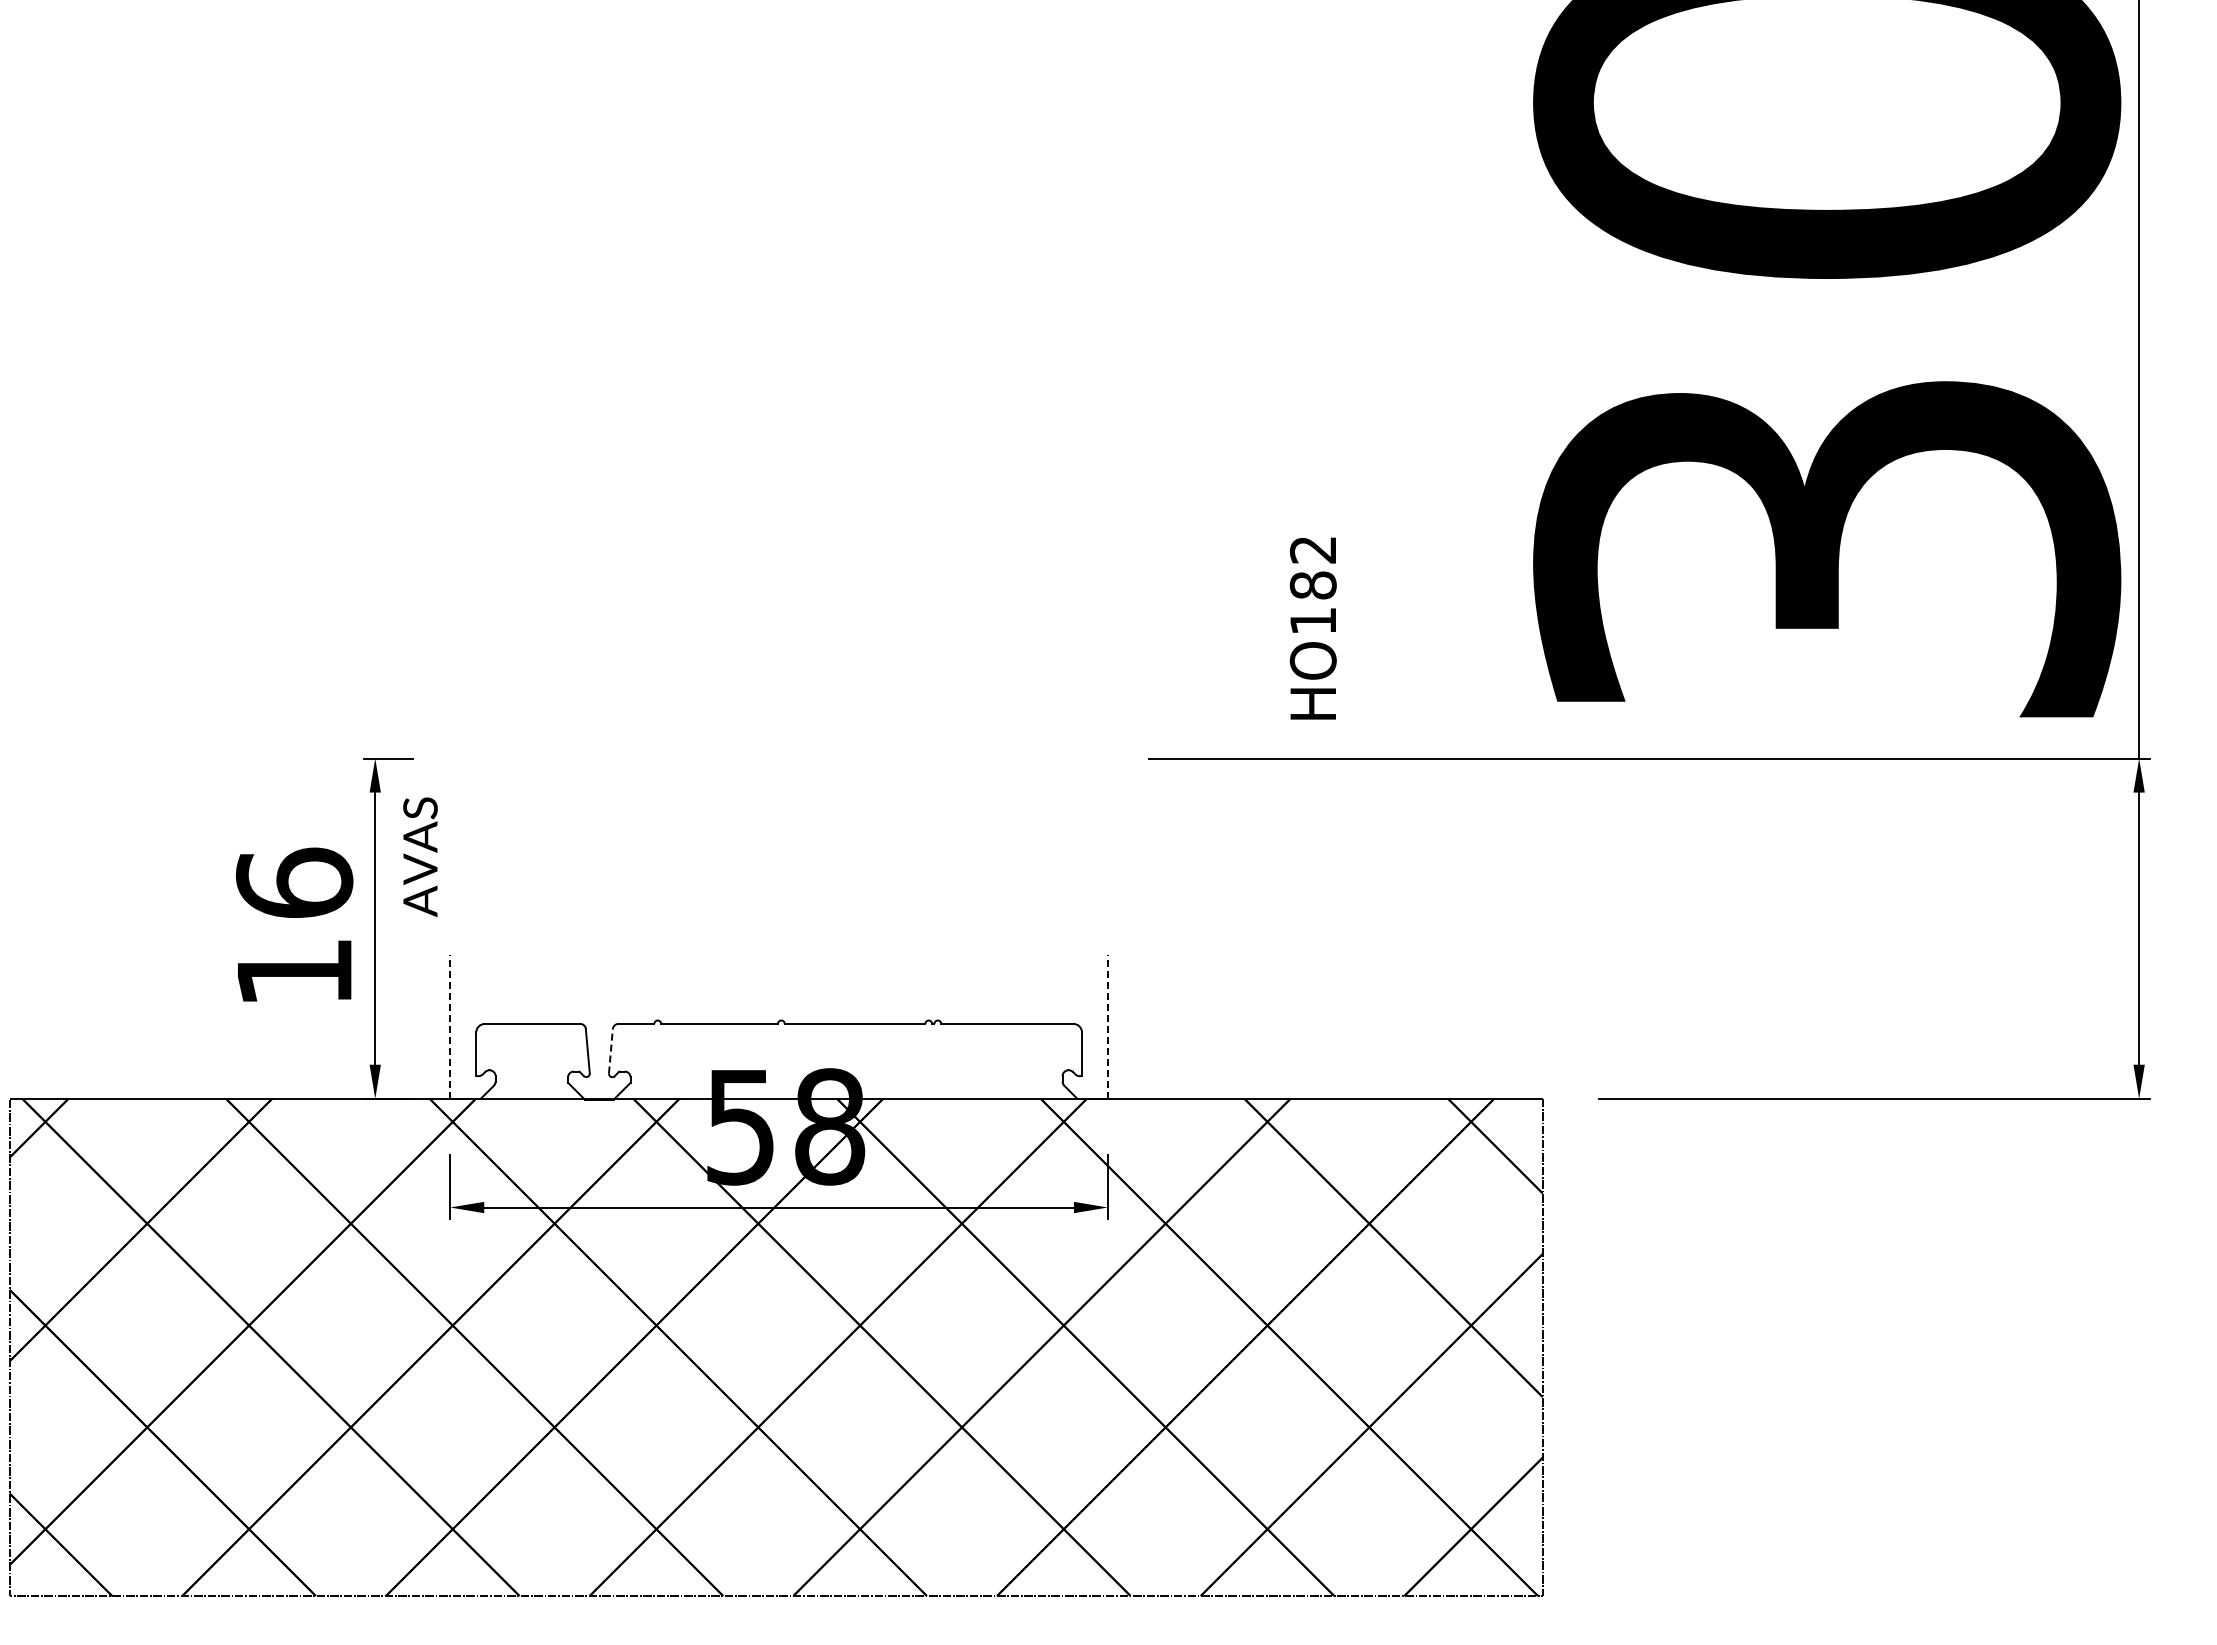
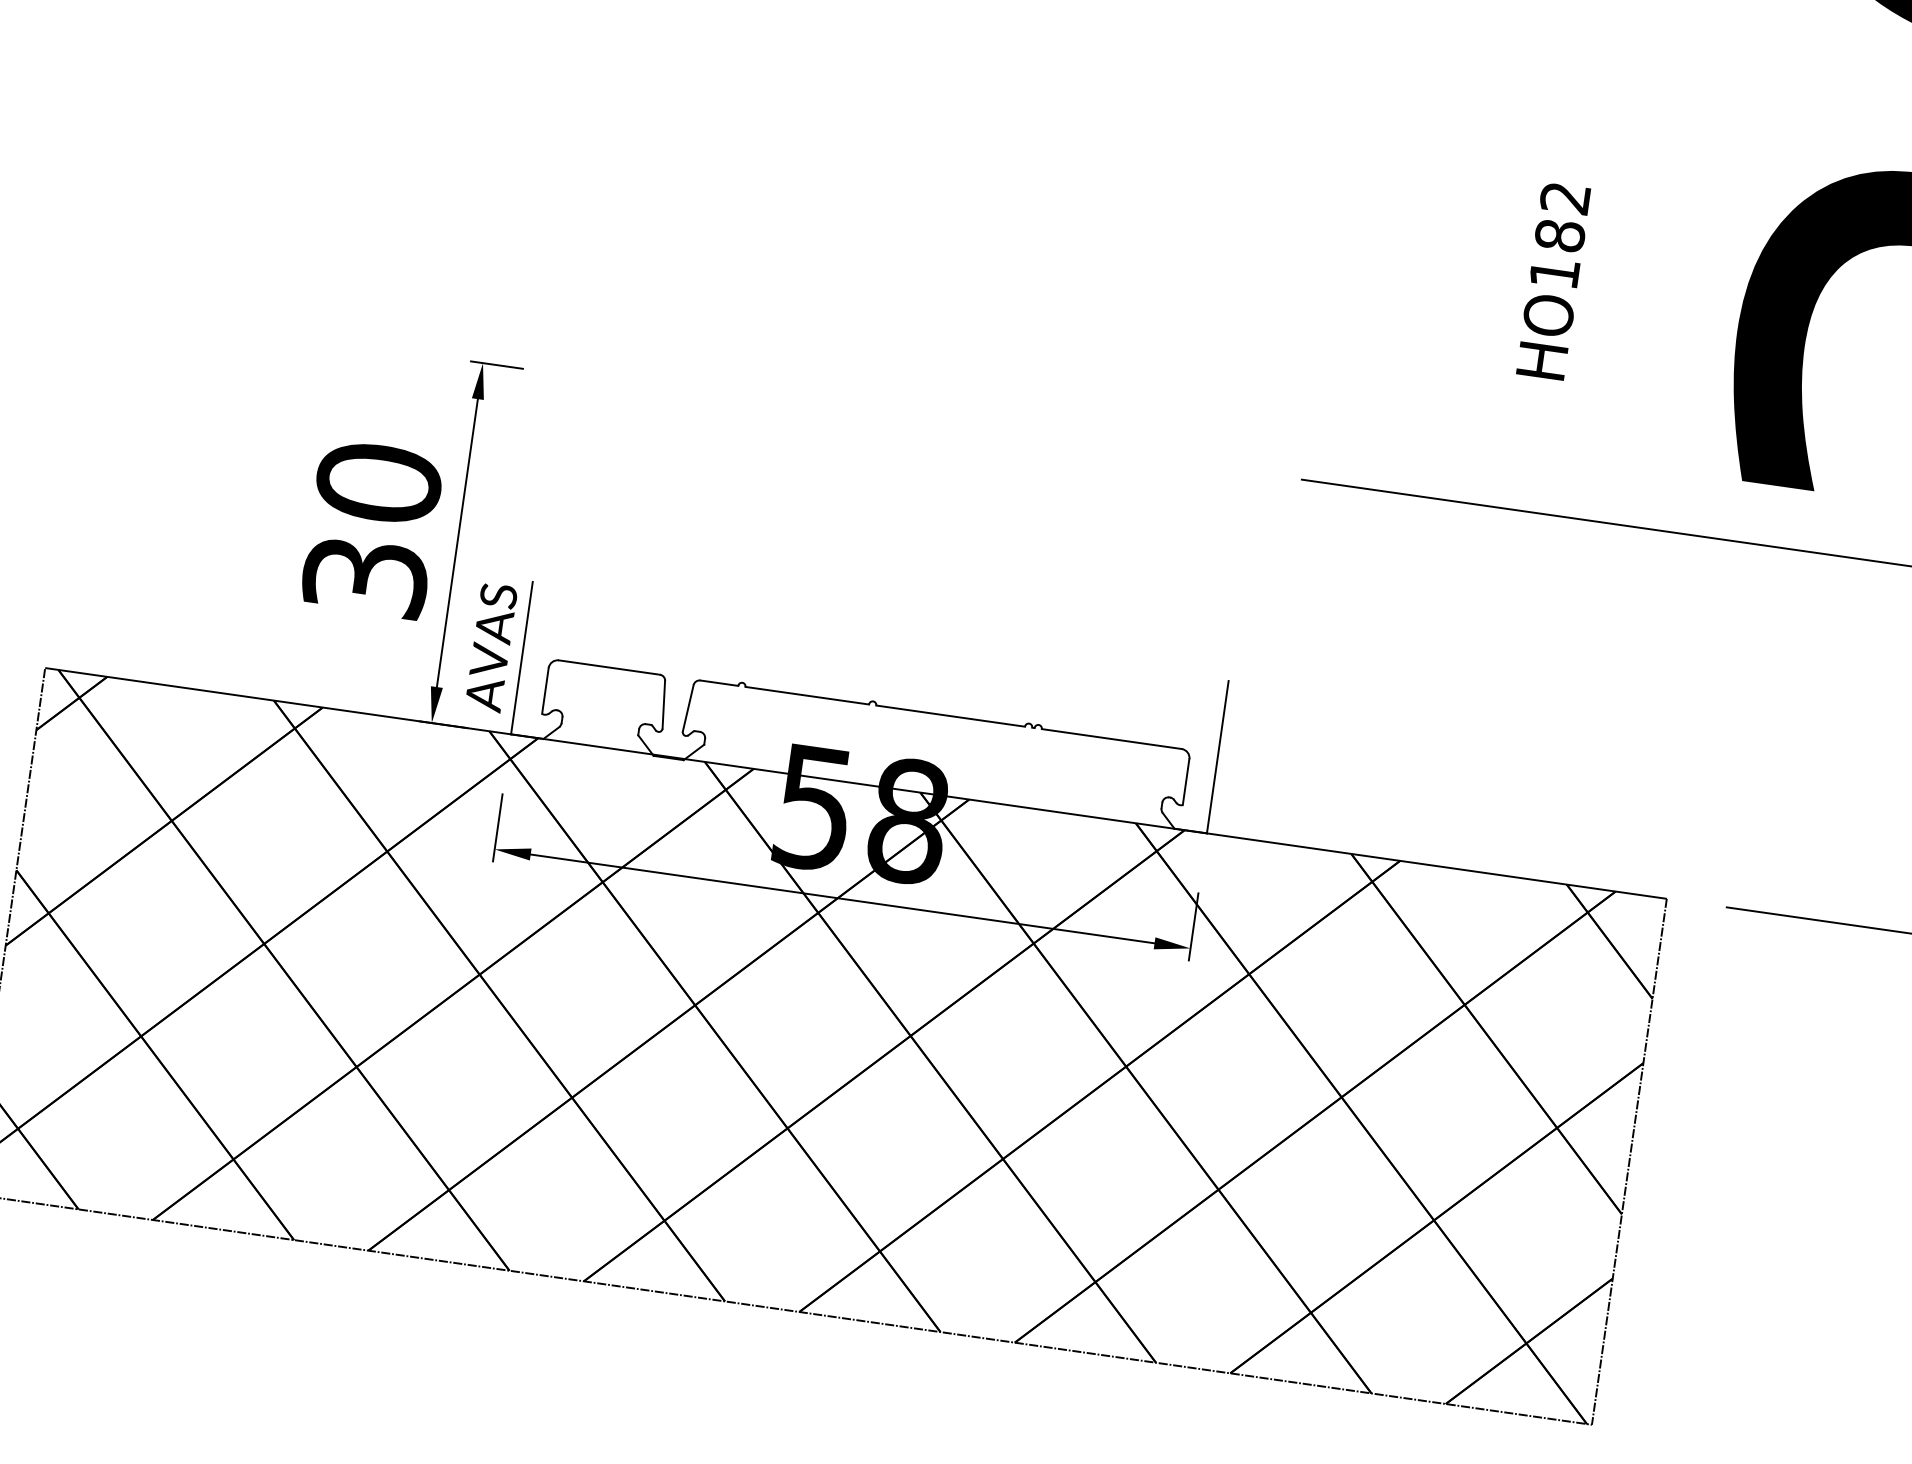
text: (1312, 628) -> (1552, 281), moved
text: (420, 857) -> (491, 648), moved
text: (294, 926) -> (372, 528), 16 -> 30
line: (450, 1026) -> (522, 657), dashed -> solid
line: (1107, 1026) -> (1217, 756), dashed -> solid
line: (610, 1050) -> (687, 707), dashed -> solid

